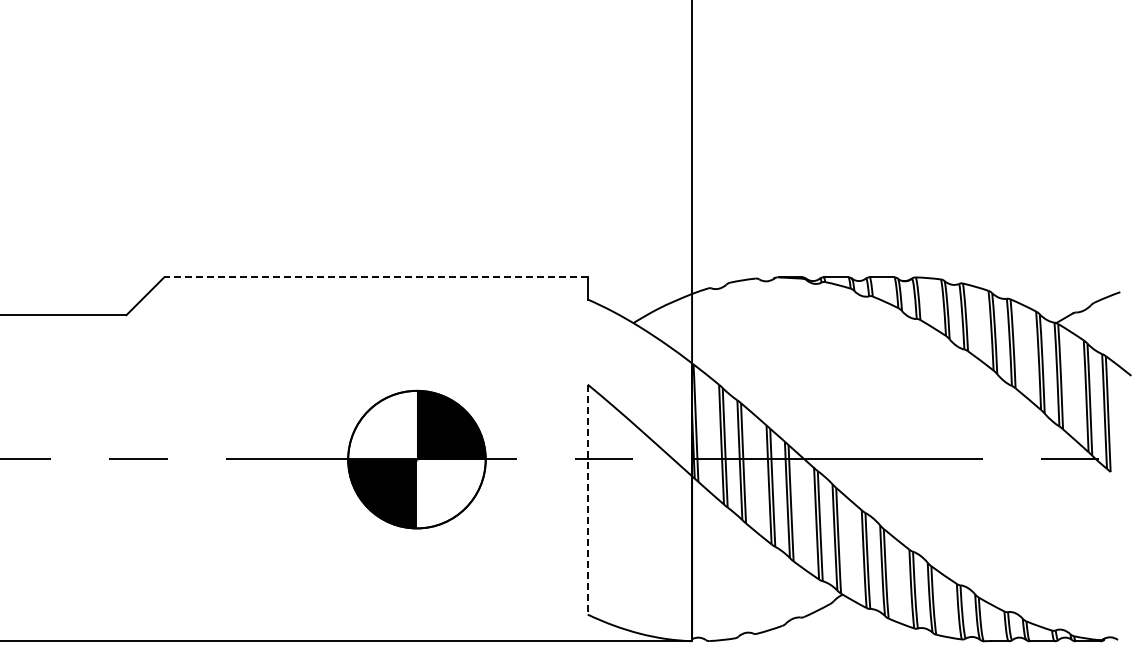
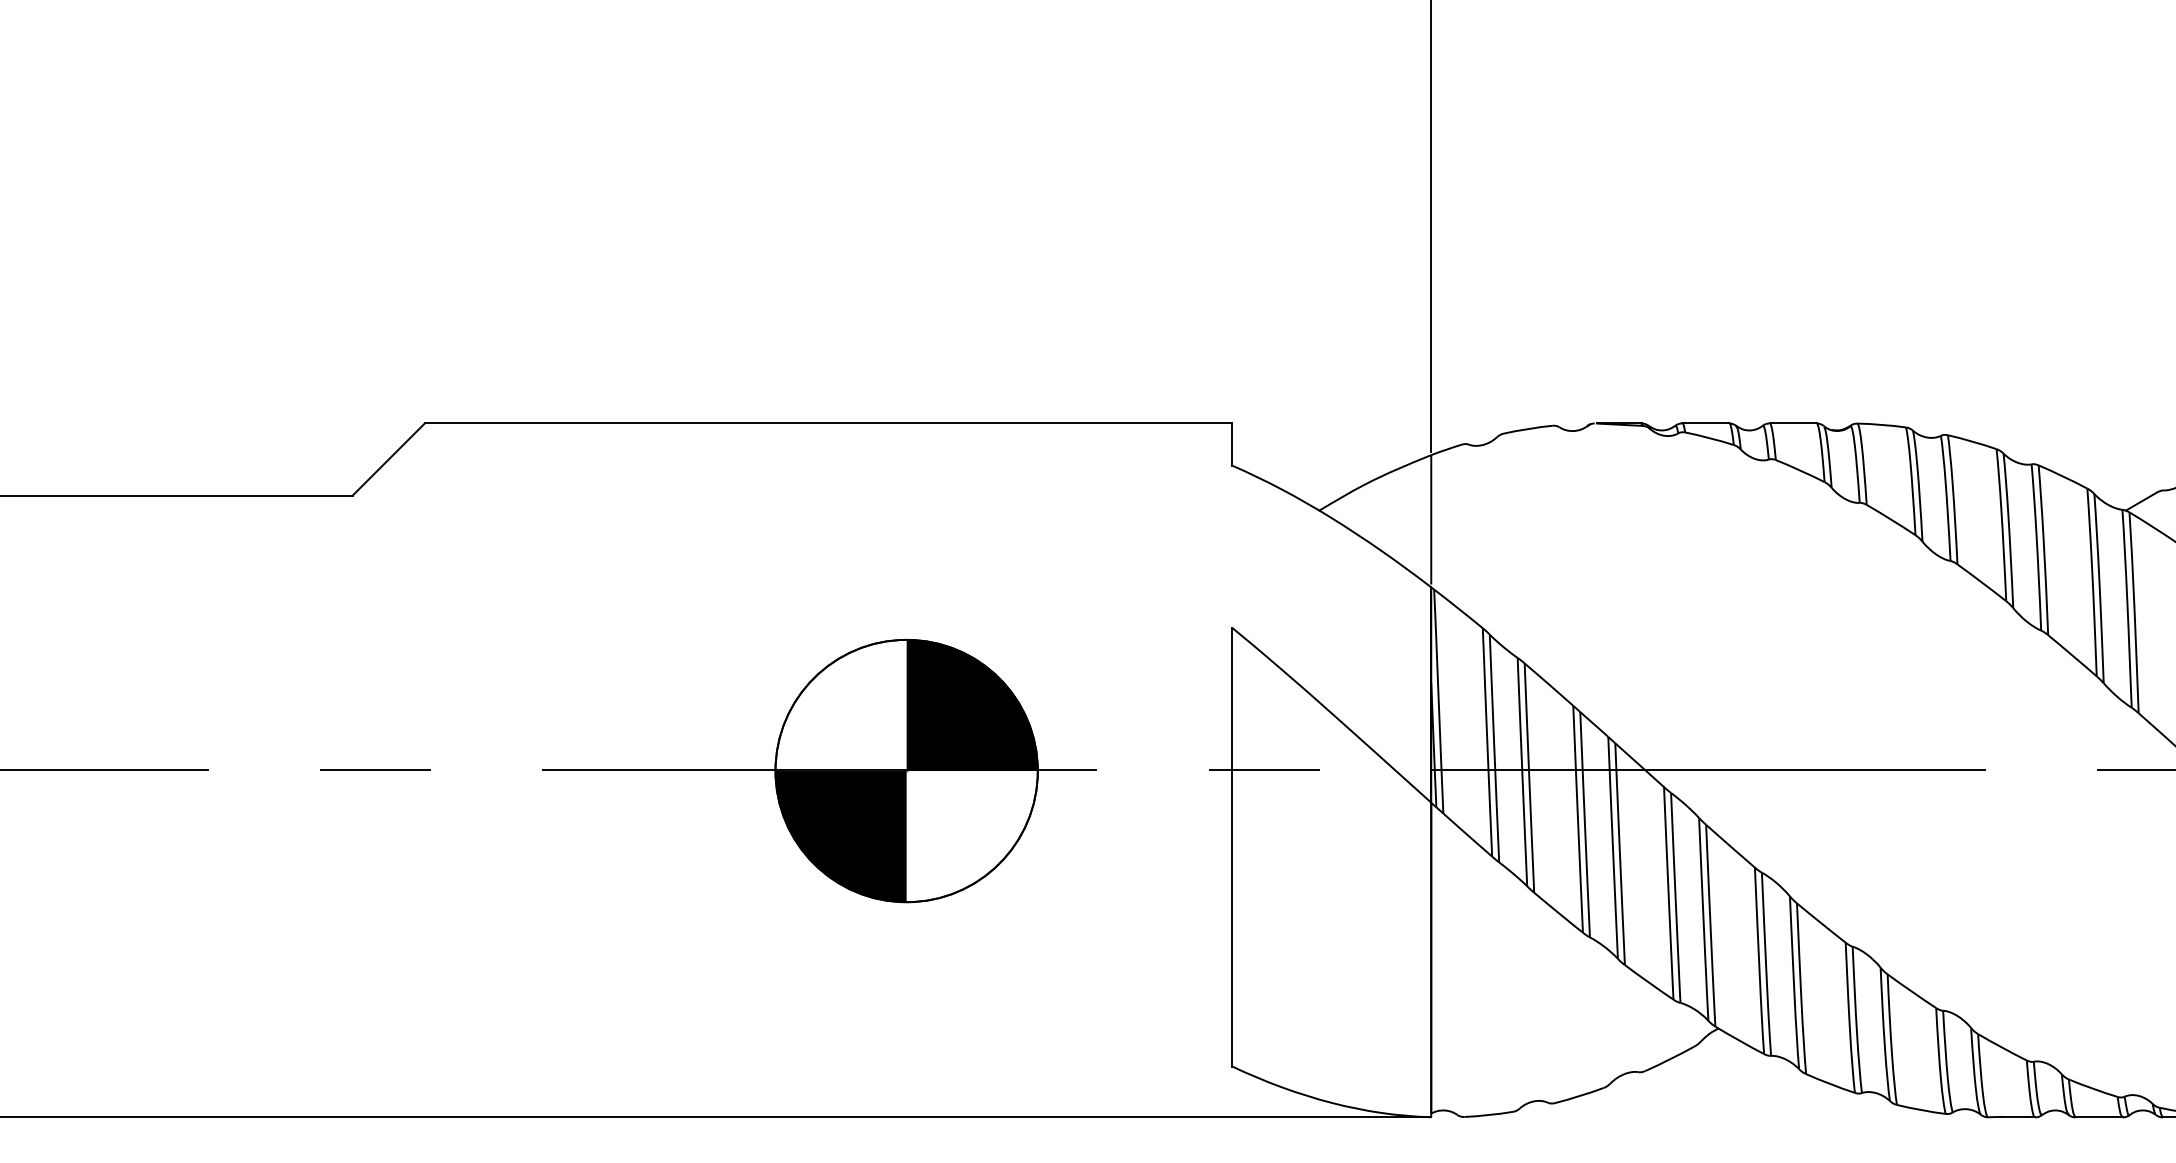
line: (376, 277) -> (829, 423), dashed -> solid
line: (587, 500) -> (1231, 848), dashed -> solid

